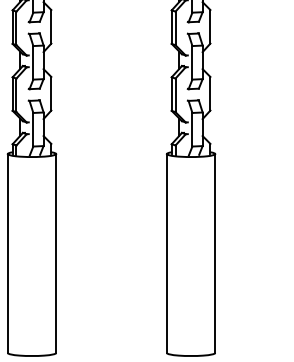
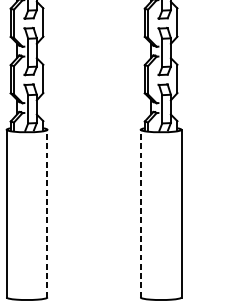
line: (56, 253) -> (47, 213), solid -> dashed
line: (166, 253) -> (140, 213), solid -> dashed

